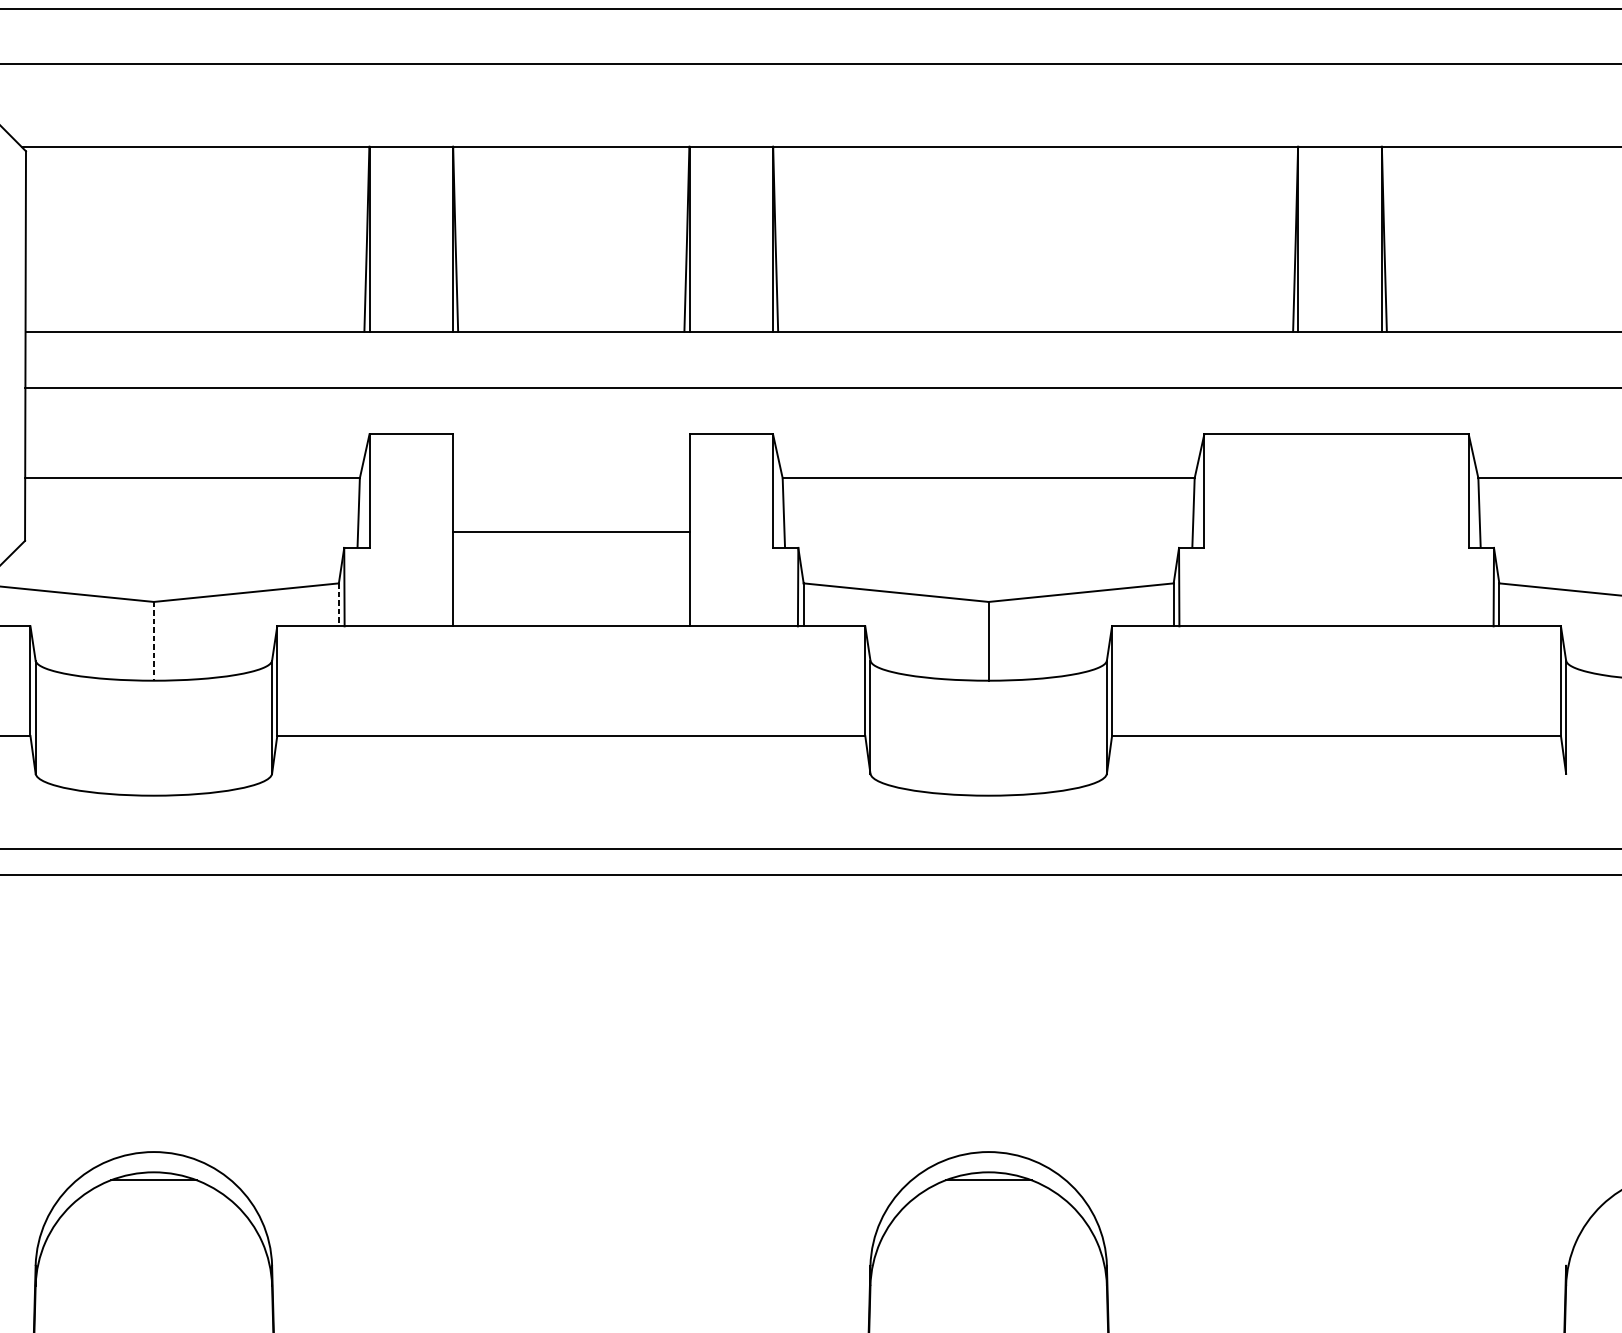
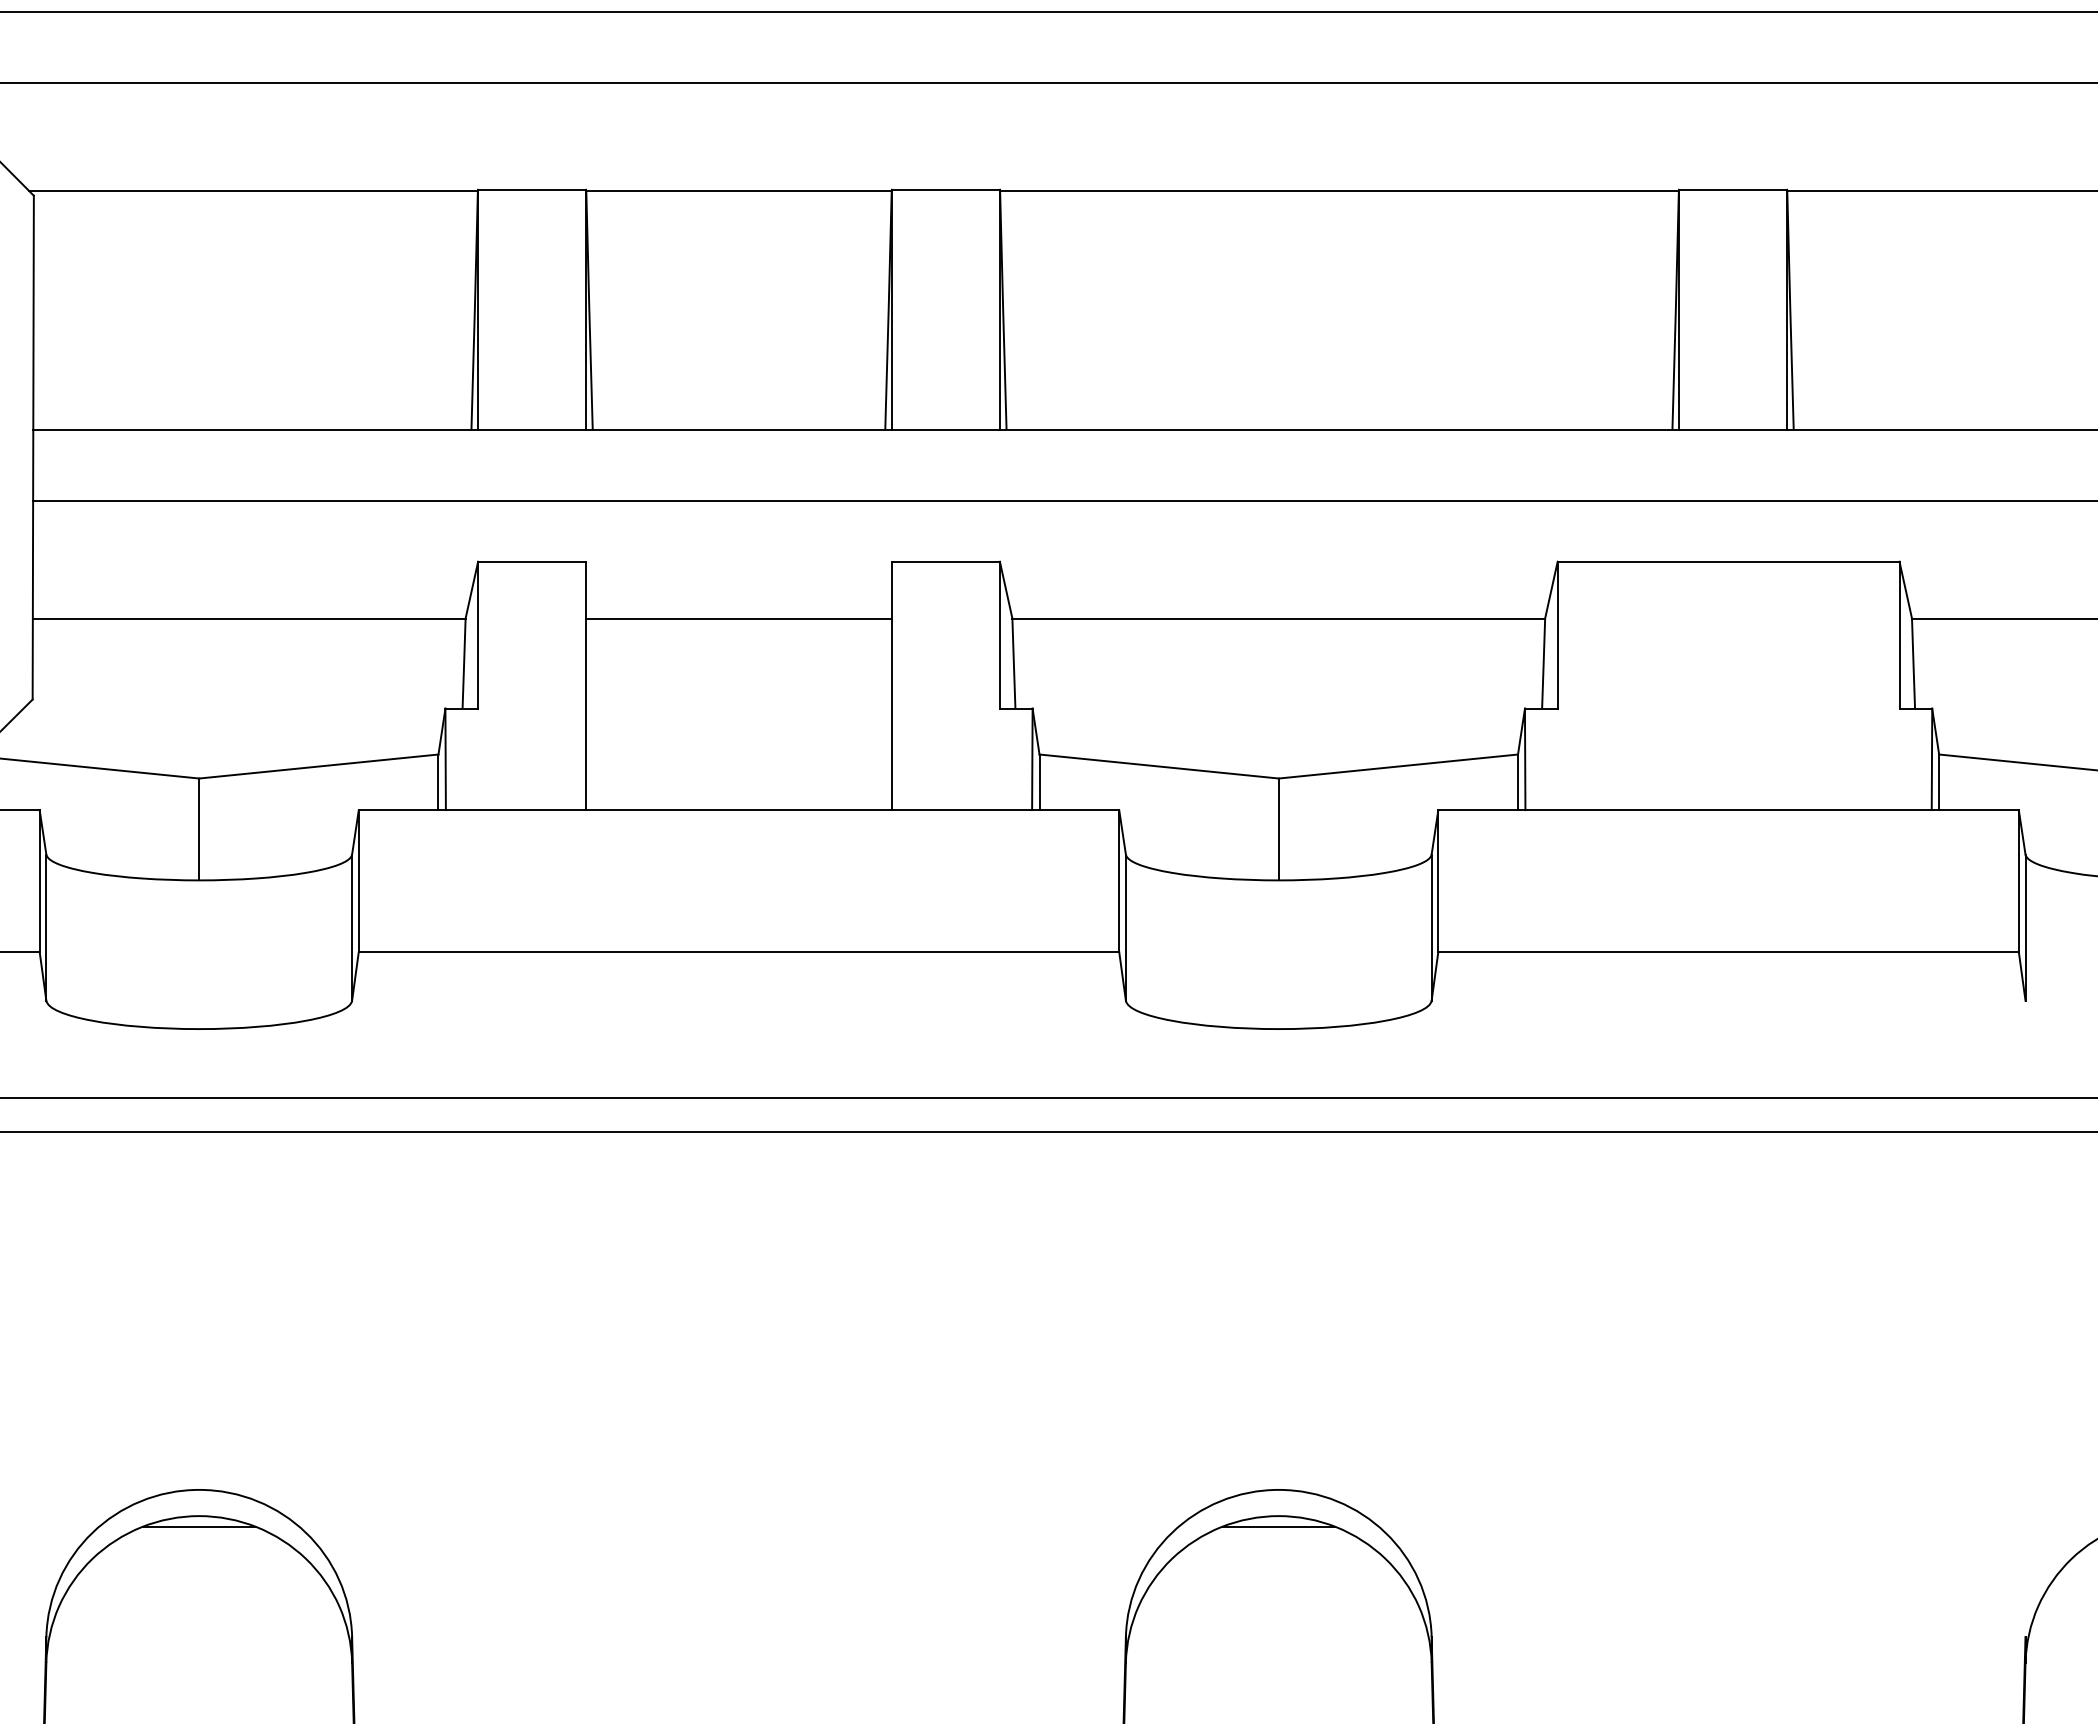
line: (570, 532) -> (738, 618), moved
line: (338, 605) -> (438, 782), dashed -> solid
line: (154, 641) -> (199, 829), dashed -> solid

